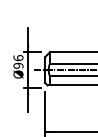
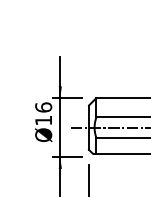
text: (18, 65) -> (43, 120), Ø96 -> Ø16

